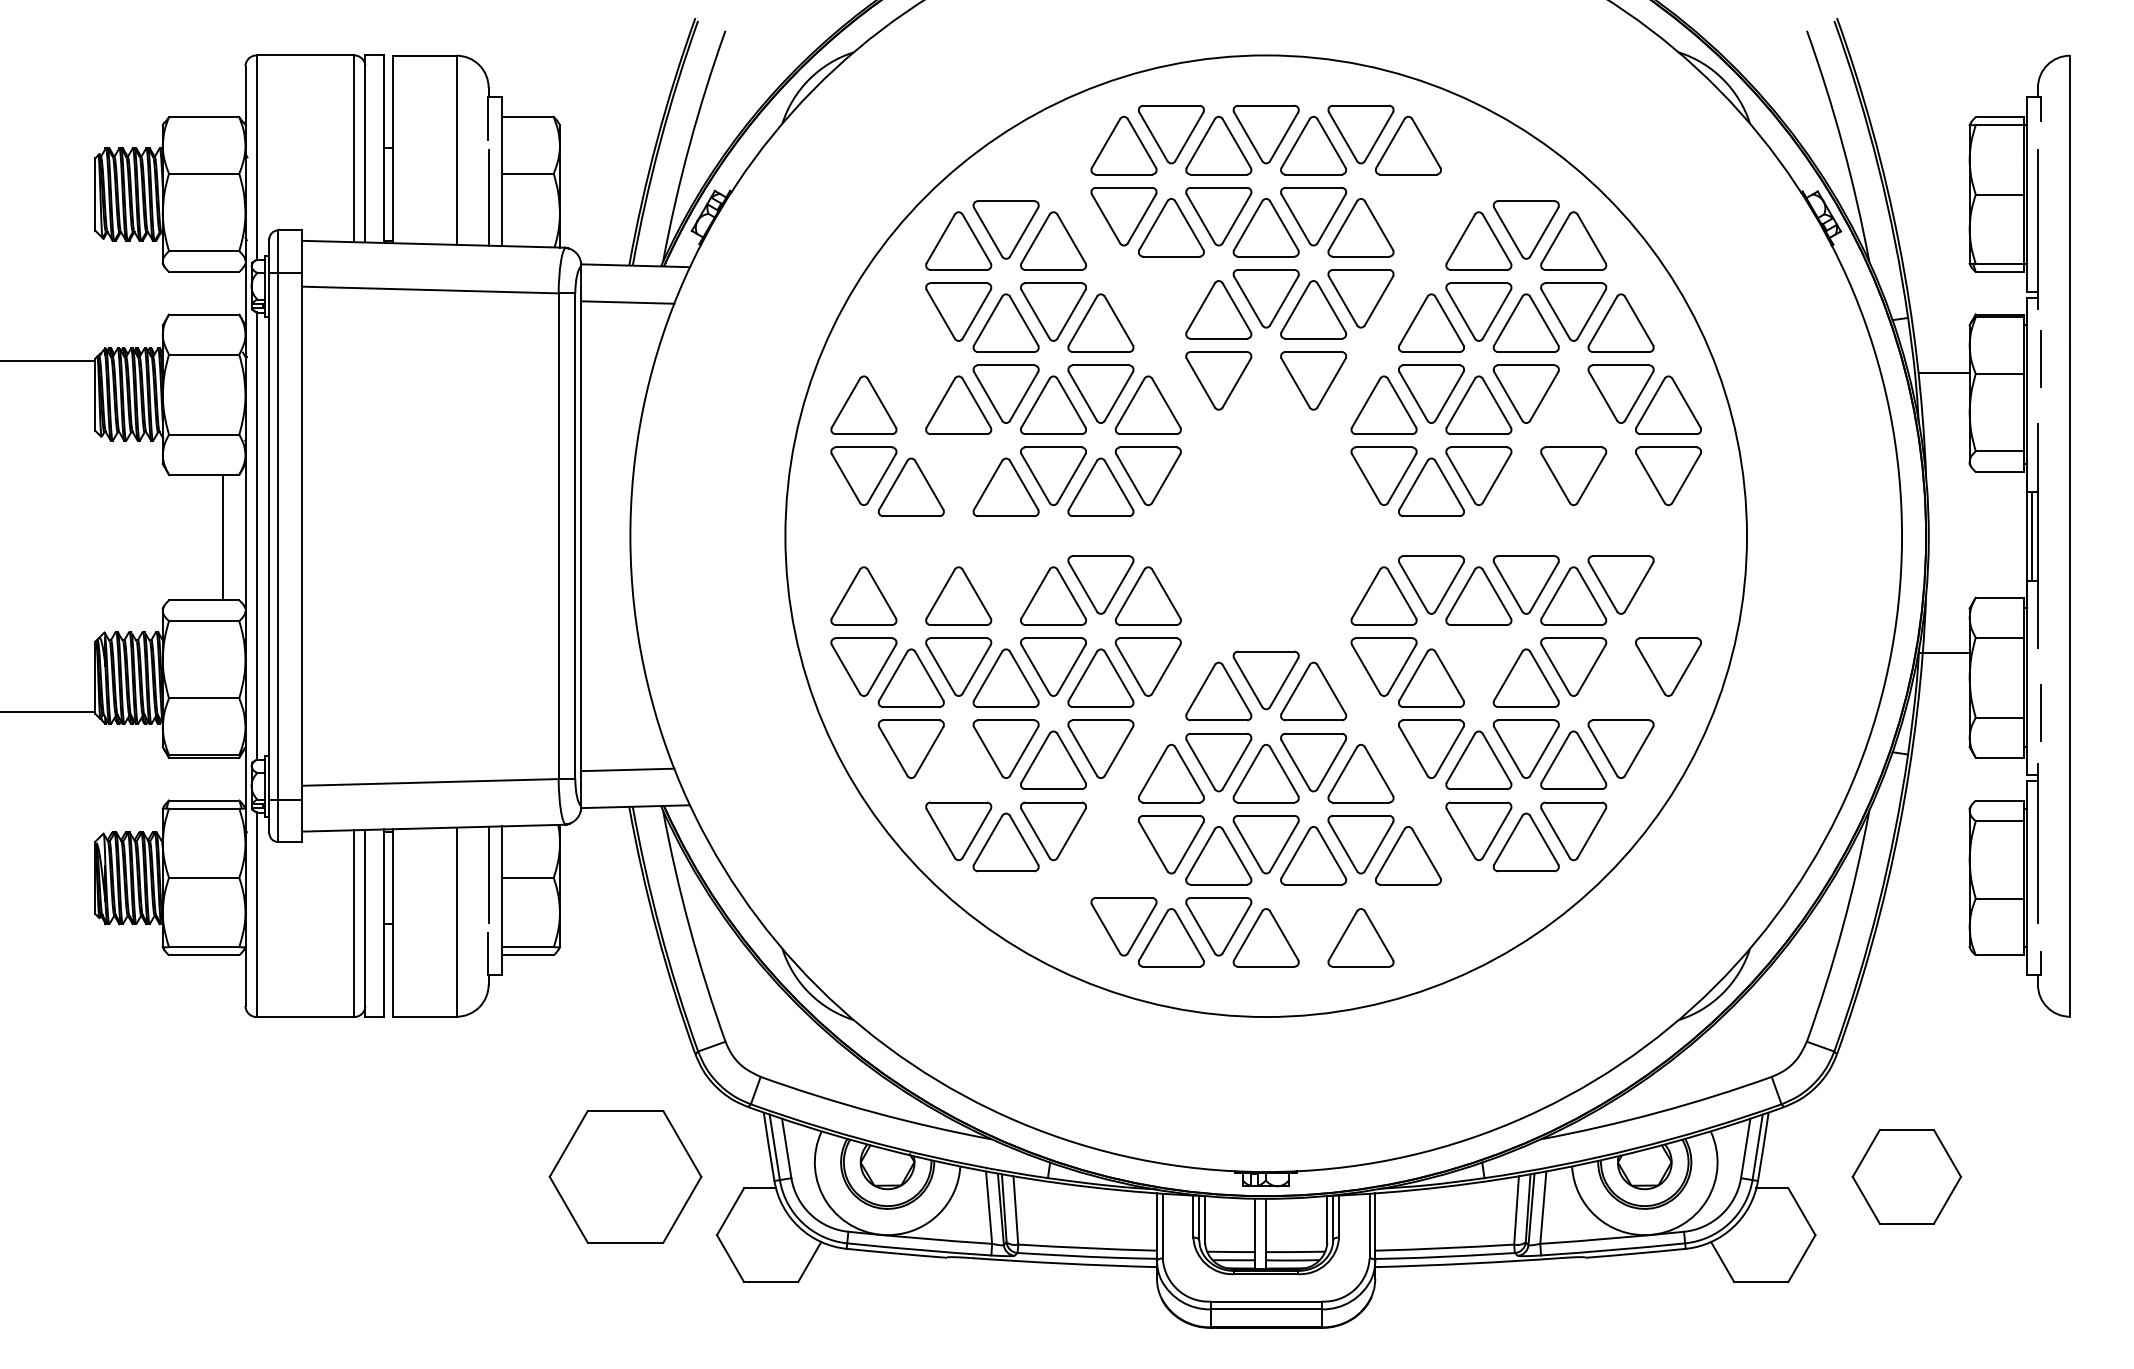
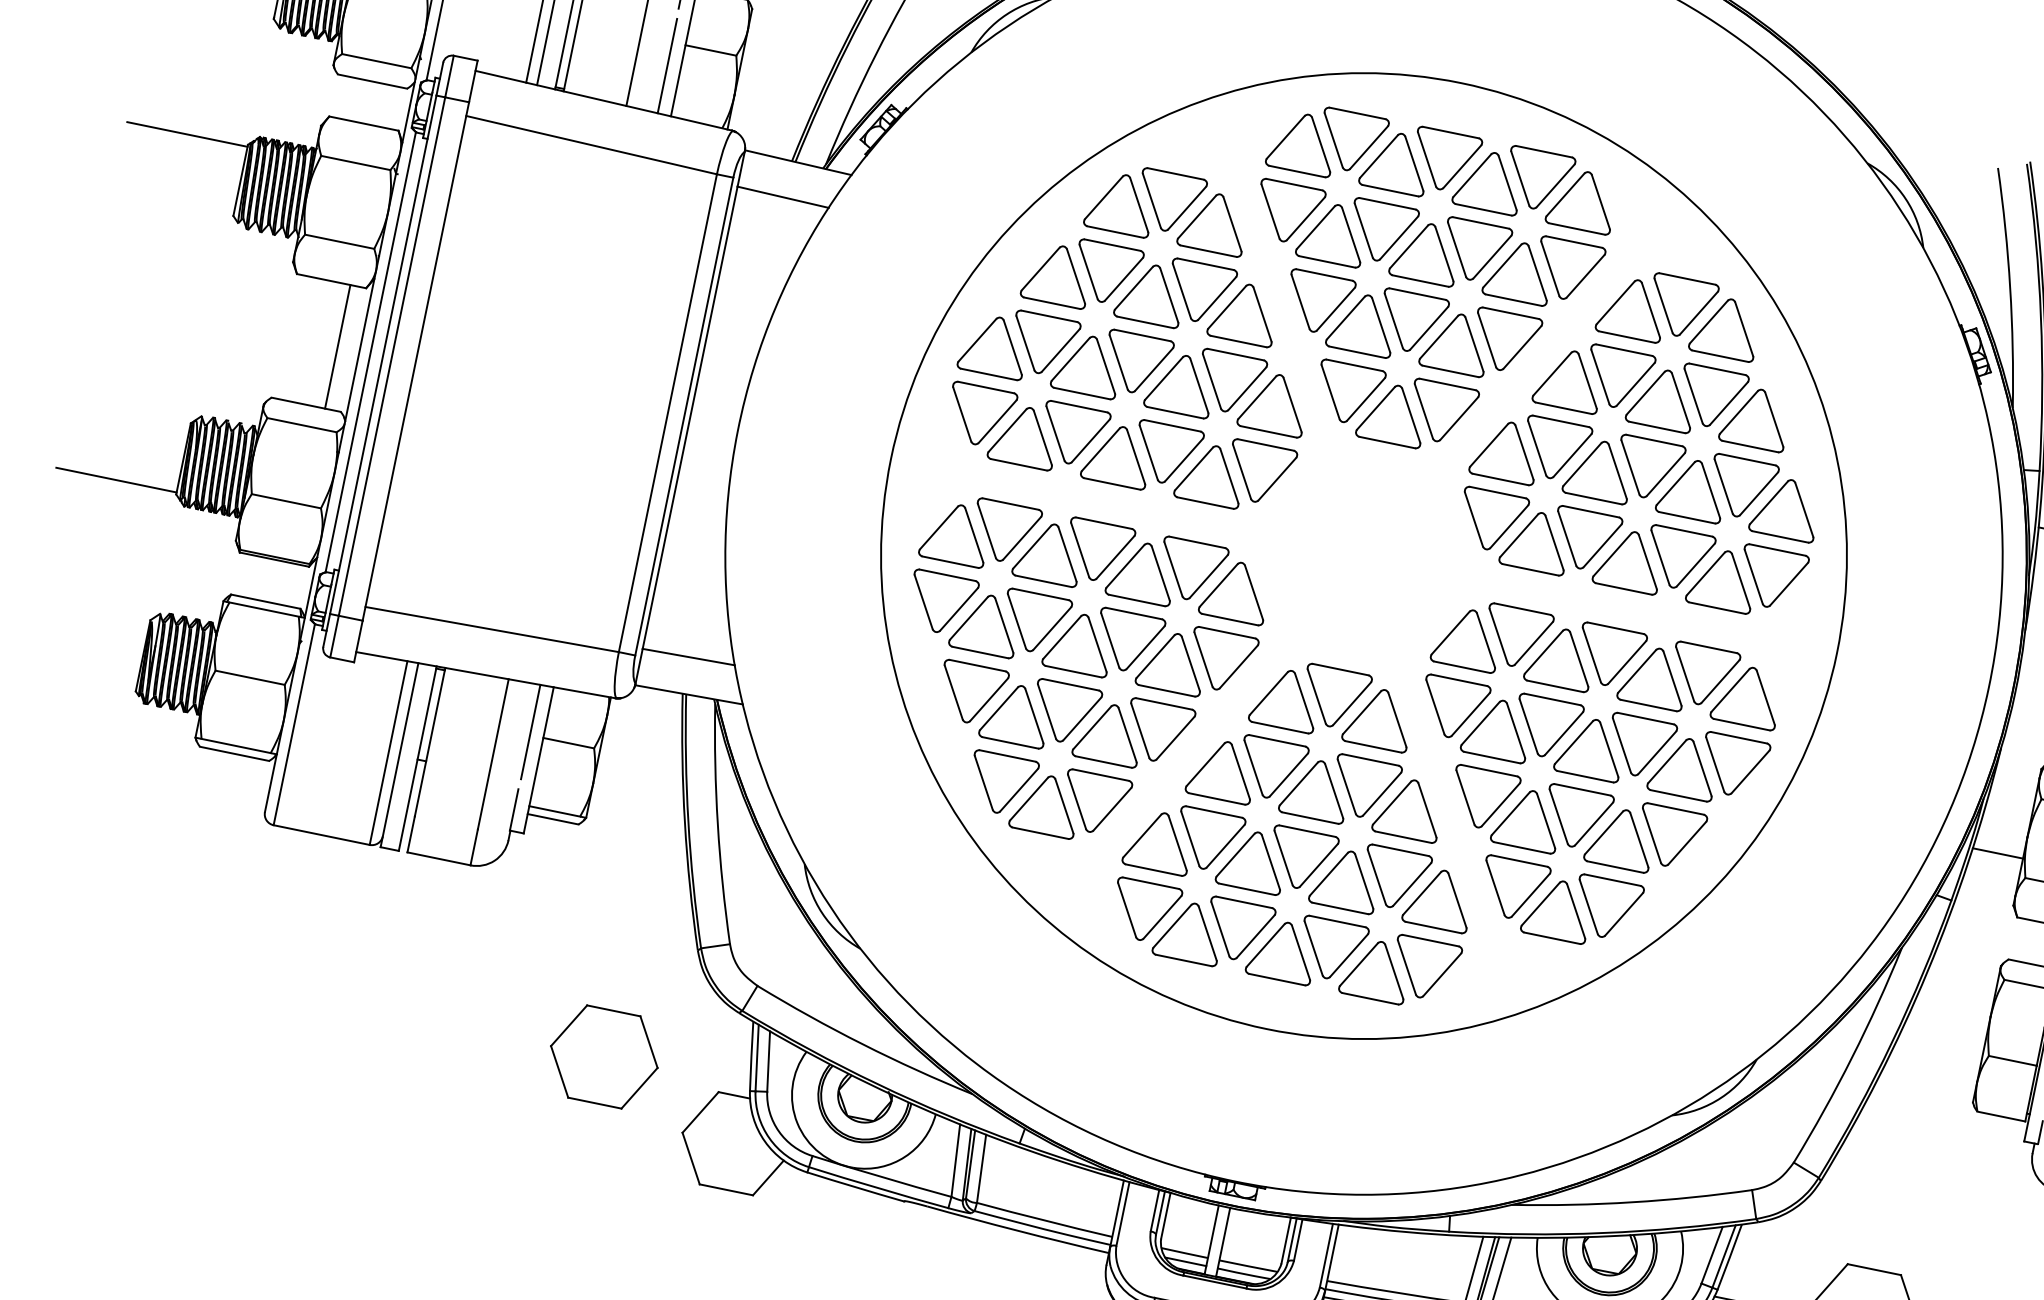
part: (1408, 216) -> (1568, 270), added
part: (1171, 298) -> (1318, 303), added
part: (910, 322) -> (1057, 274), added
part: (1265, 391) -> (1392, 413), added
part: (910, 393) -> (1042, 343), added
part: (1573, 404) -> (1692, 488), added
part: (958, 475) -> (1073, 434), added
part: (1525, 487) -> (1628, 560), added
part: (1620, 487) -> (1722, 579), added
part: (910, 584) -> (1004, 531), added
part: (1005, 584) -> (1097, 550), added
part: (1668, 595) -> (1747, 695), added
line: (1943, 653) -> (1997, 853), moved
part: (1478, 666) -> (1546, 727), added
part: (1620, 677) -> (1684, 766), added
part: (958, 759) -> (1016, 713), added
part: (1123, 855) -> (1159, 841), added
part: (1313, 926) -> (1331, 949), added
part: (1408, 926) -> (1425, 968), added
part: (625, 1176) -> (604, 1056), size x0.71

